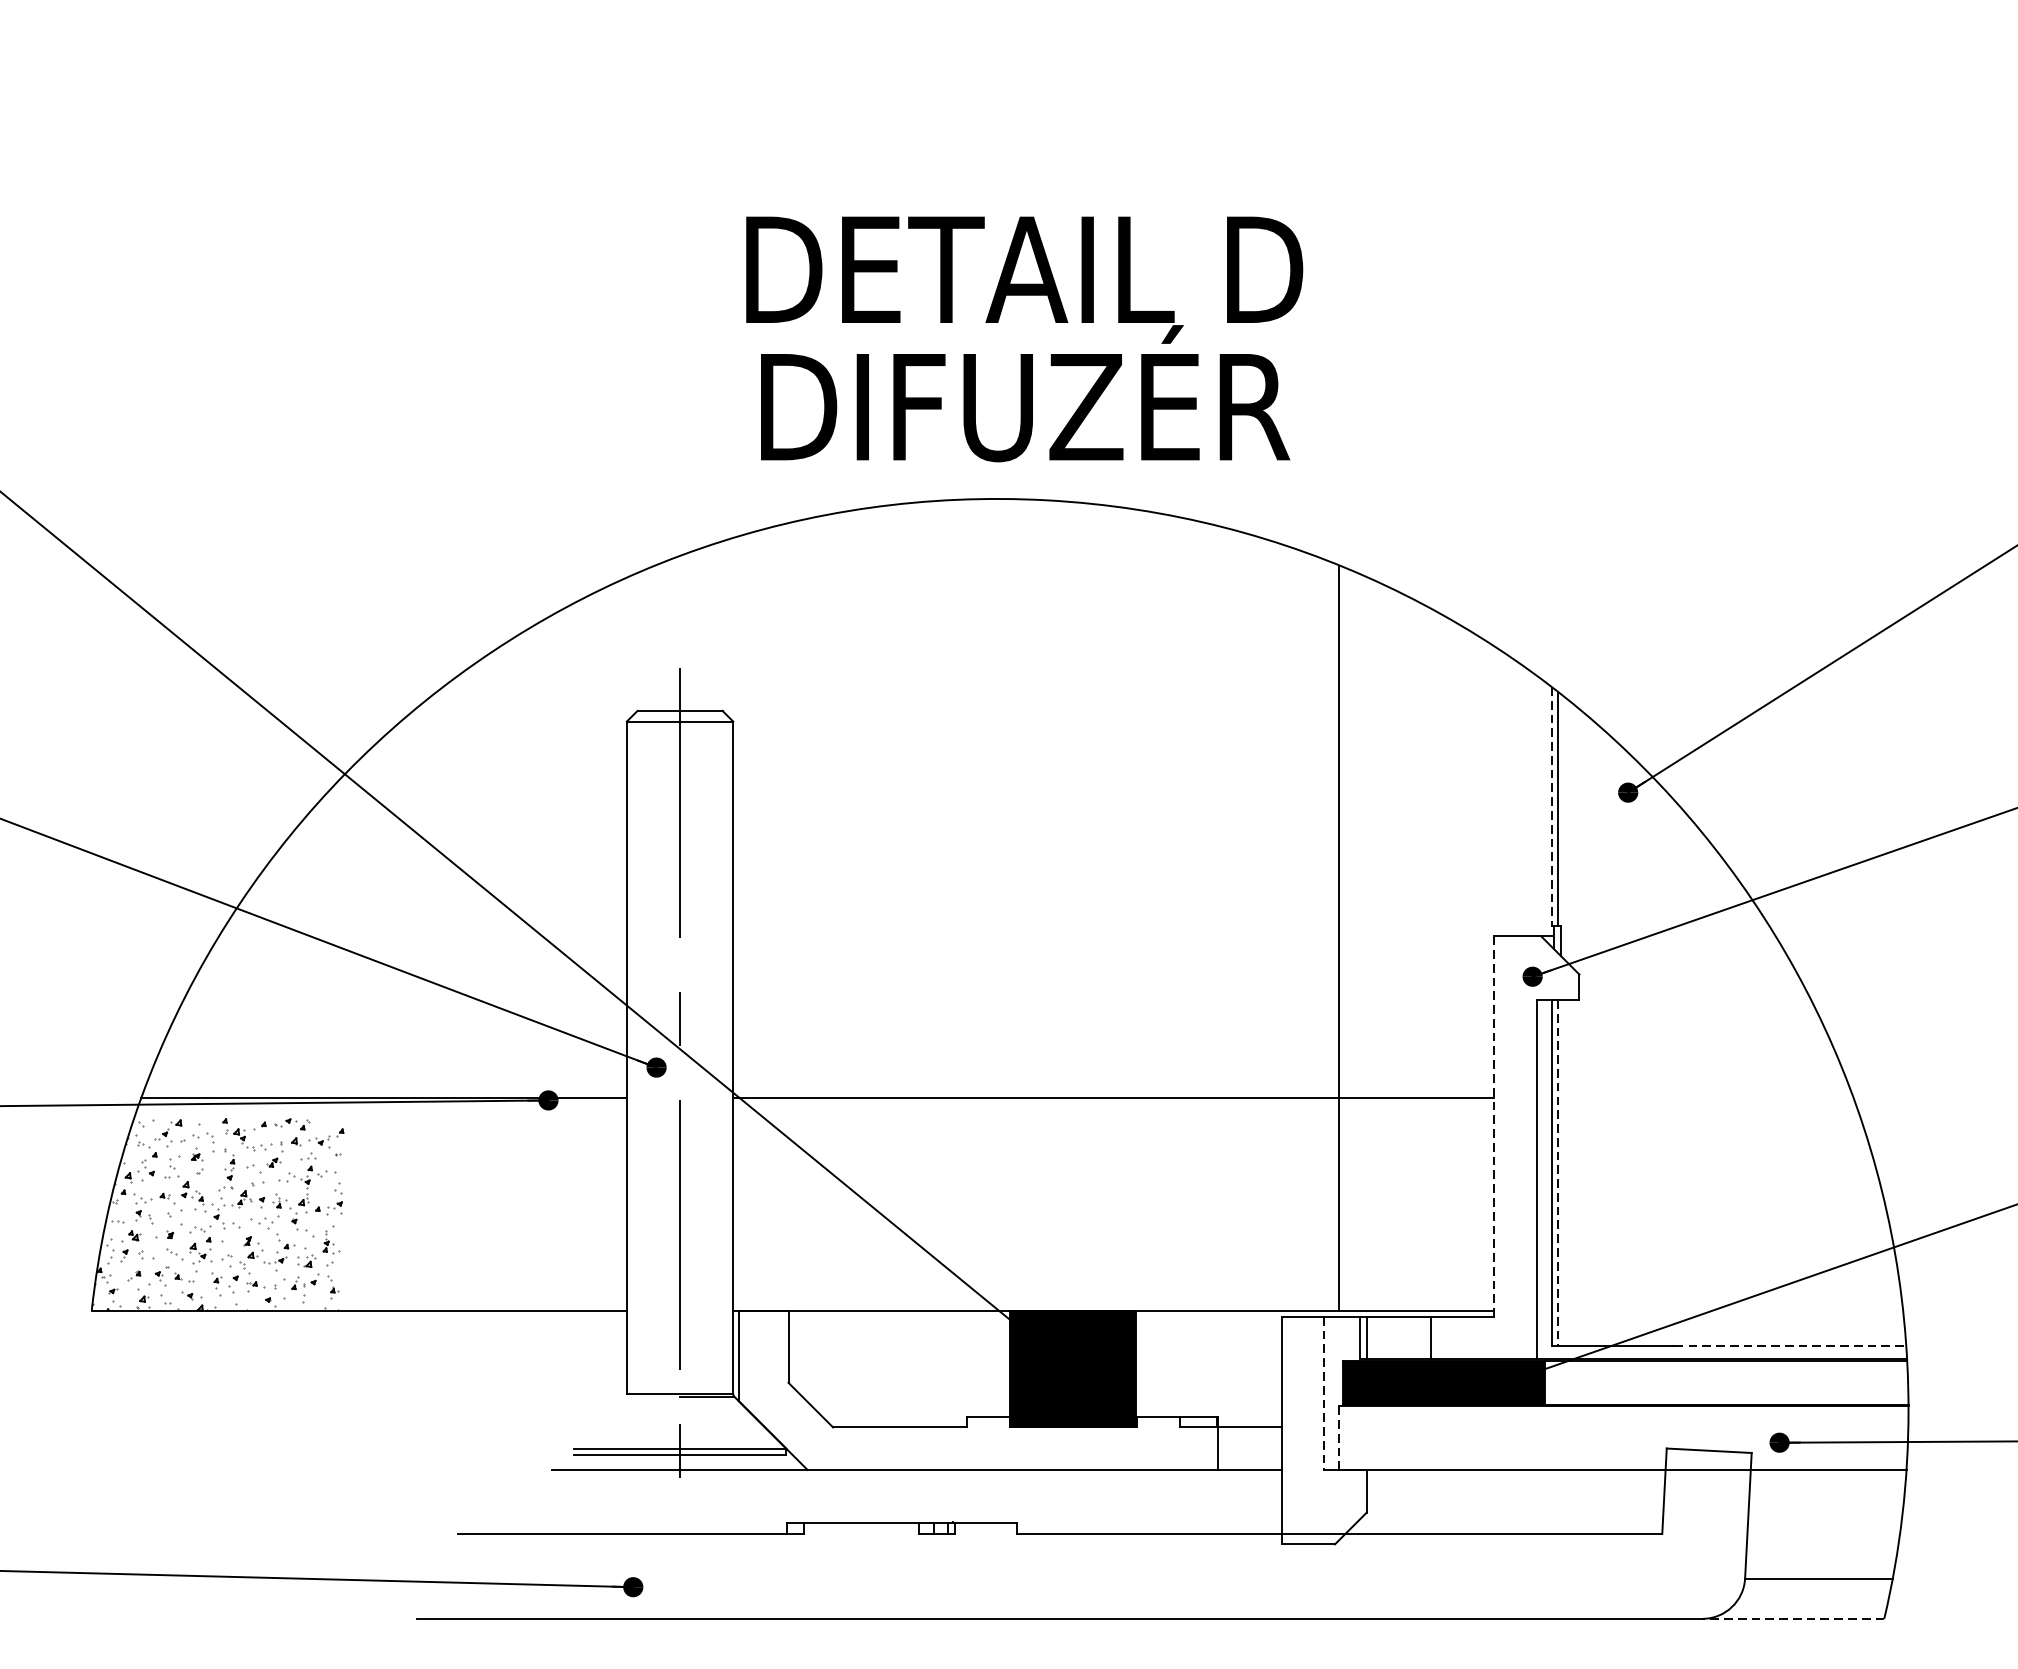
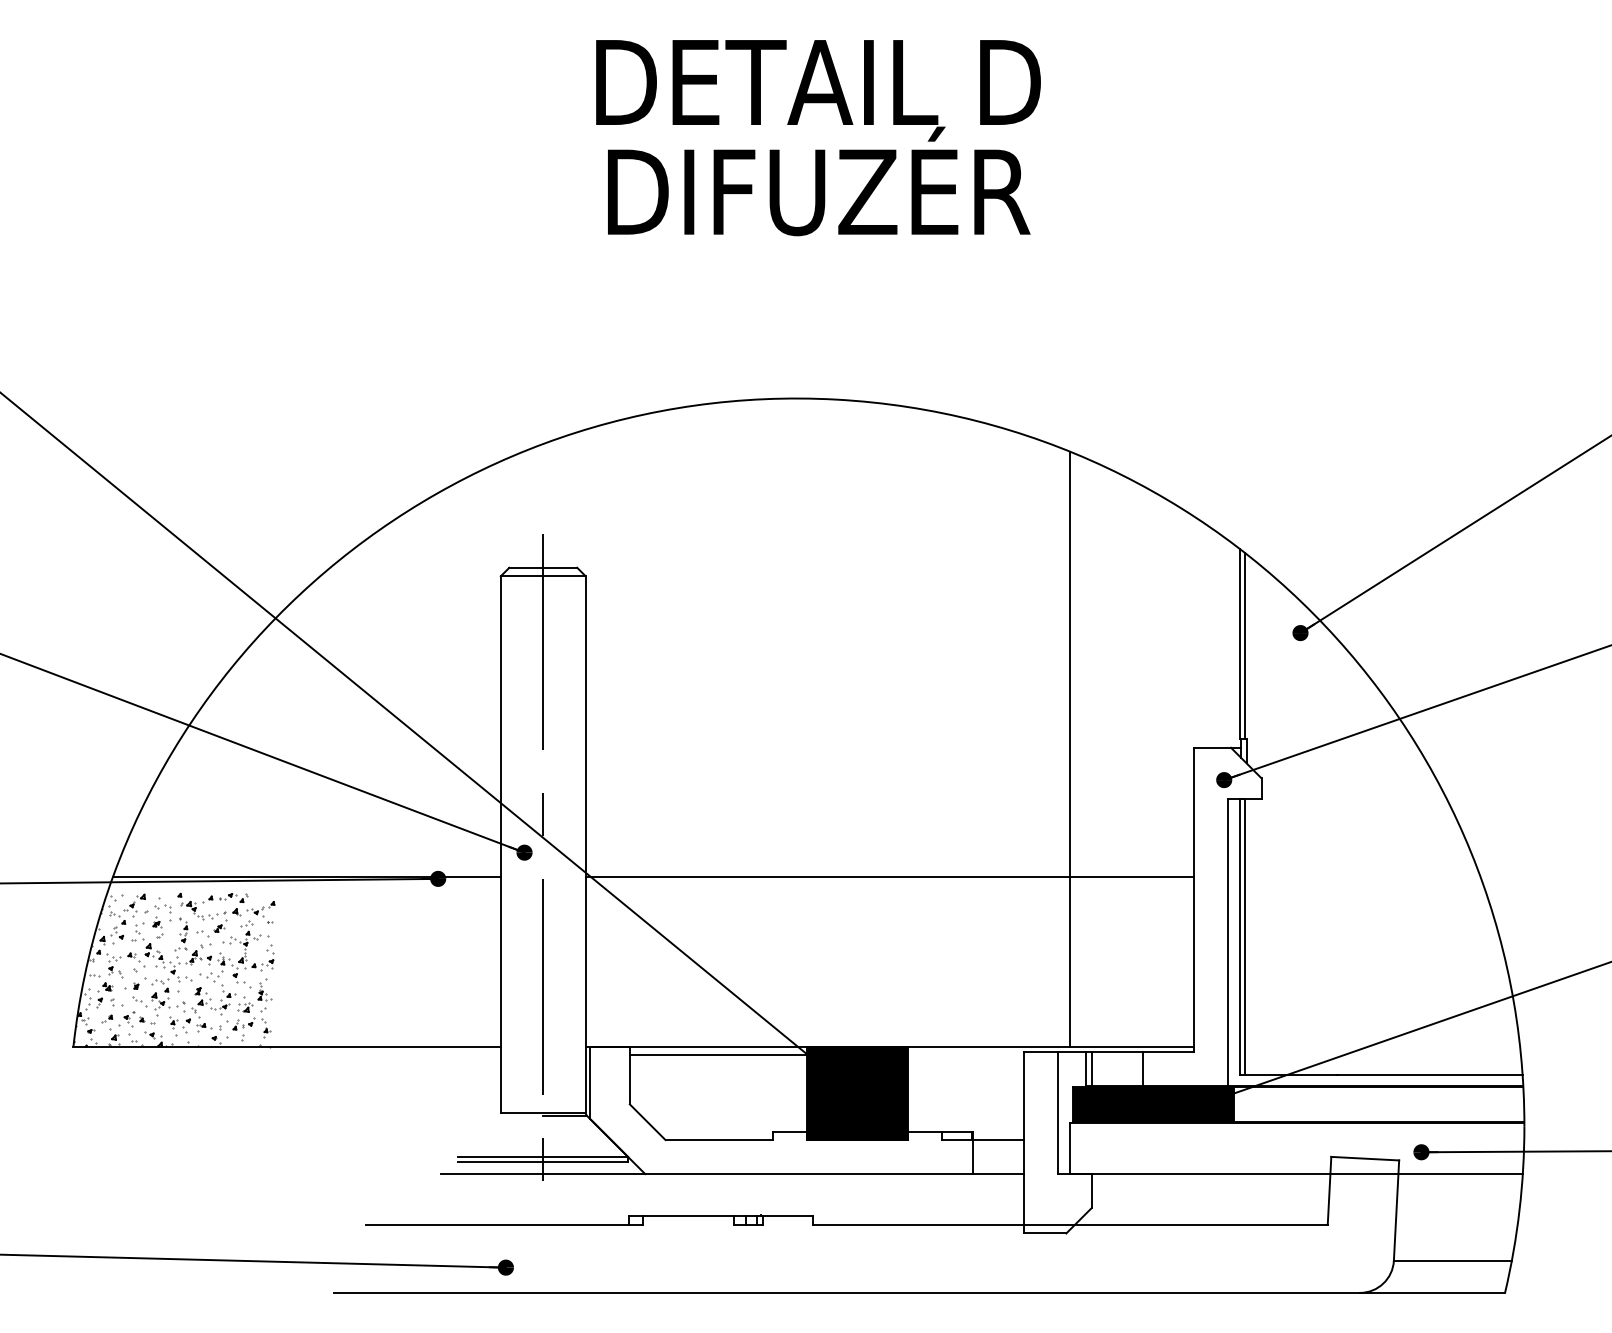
text: (1024, 339) -> (818, 138), moved
line: (1551, 806) -> (1239, 644), dashed -> solid
line: (1494, 1126) -> (1193, 899), dashed -> solid
line: (1558, 1172) -> (1244, 936), dashed -> solid
line: (898, 1321) -> (717, 1055), added
line: (1790, 1345) -> (1430, 1074), dashed -> solid
line: (1323, 1394) -> (1057, 1113), dashed -> solid
line: (1338, 1439) -> (1069, 1149), dashed -> solid
line: (1793, 1618) -> (1432, 1292), dashed -> solid

